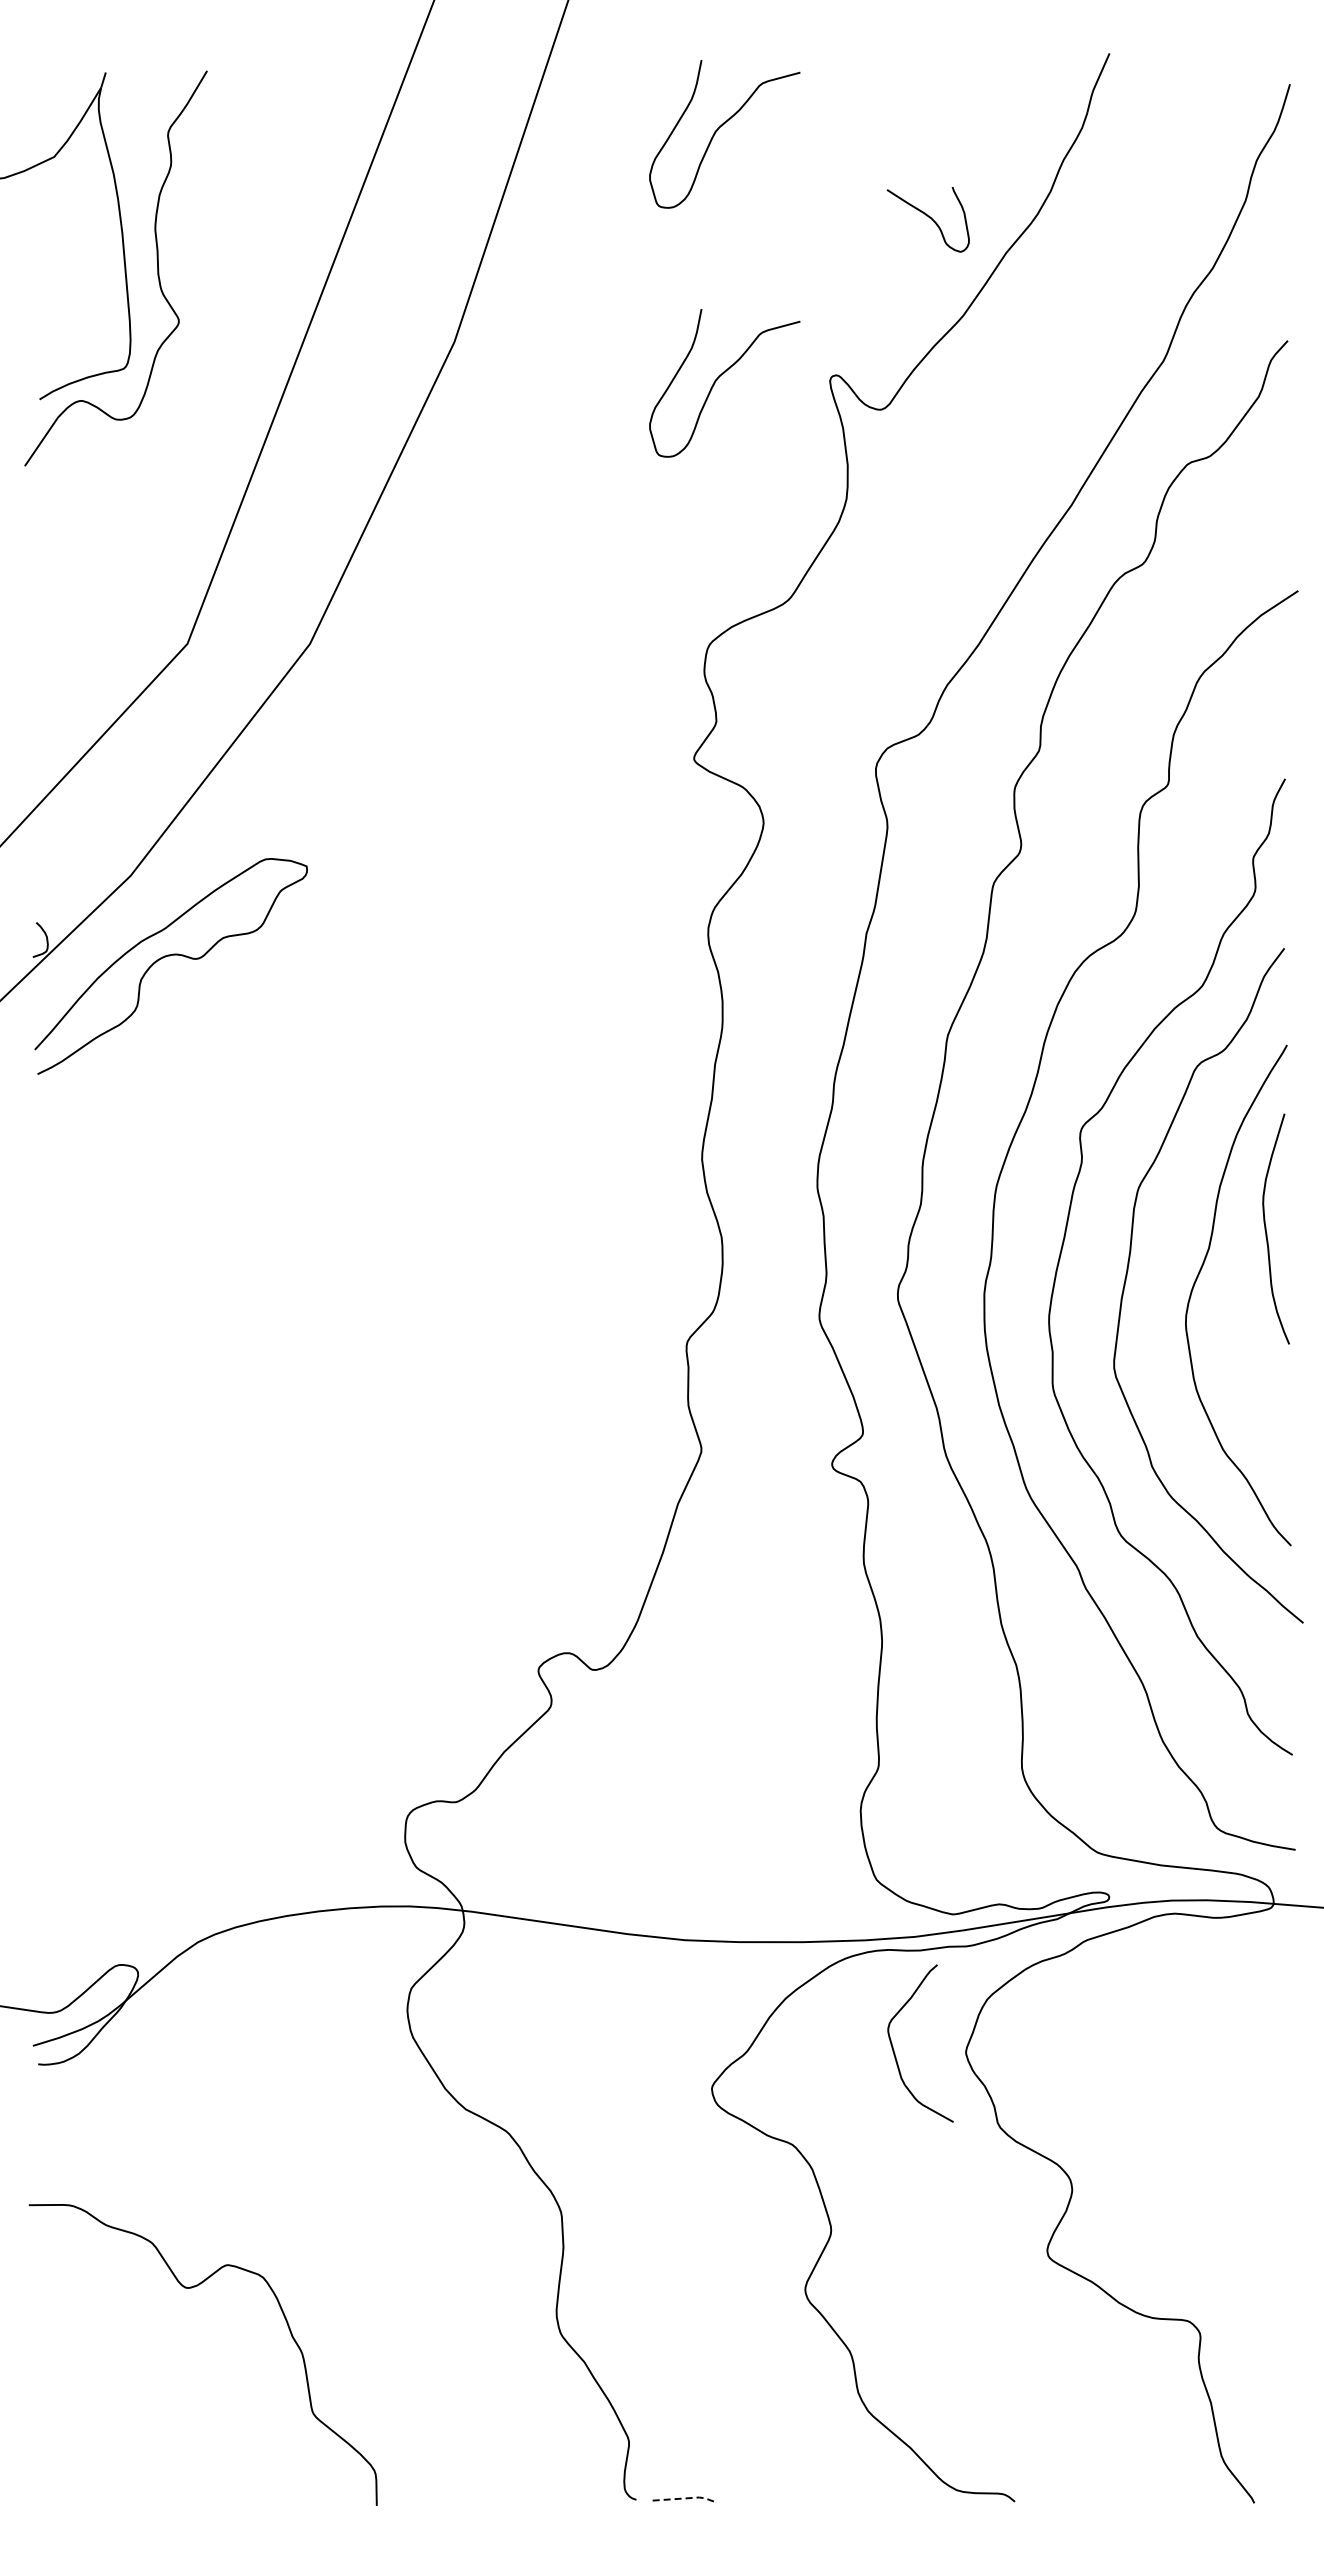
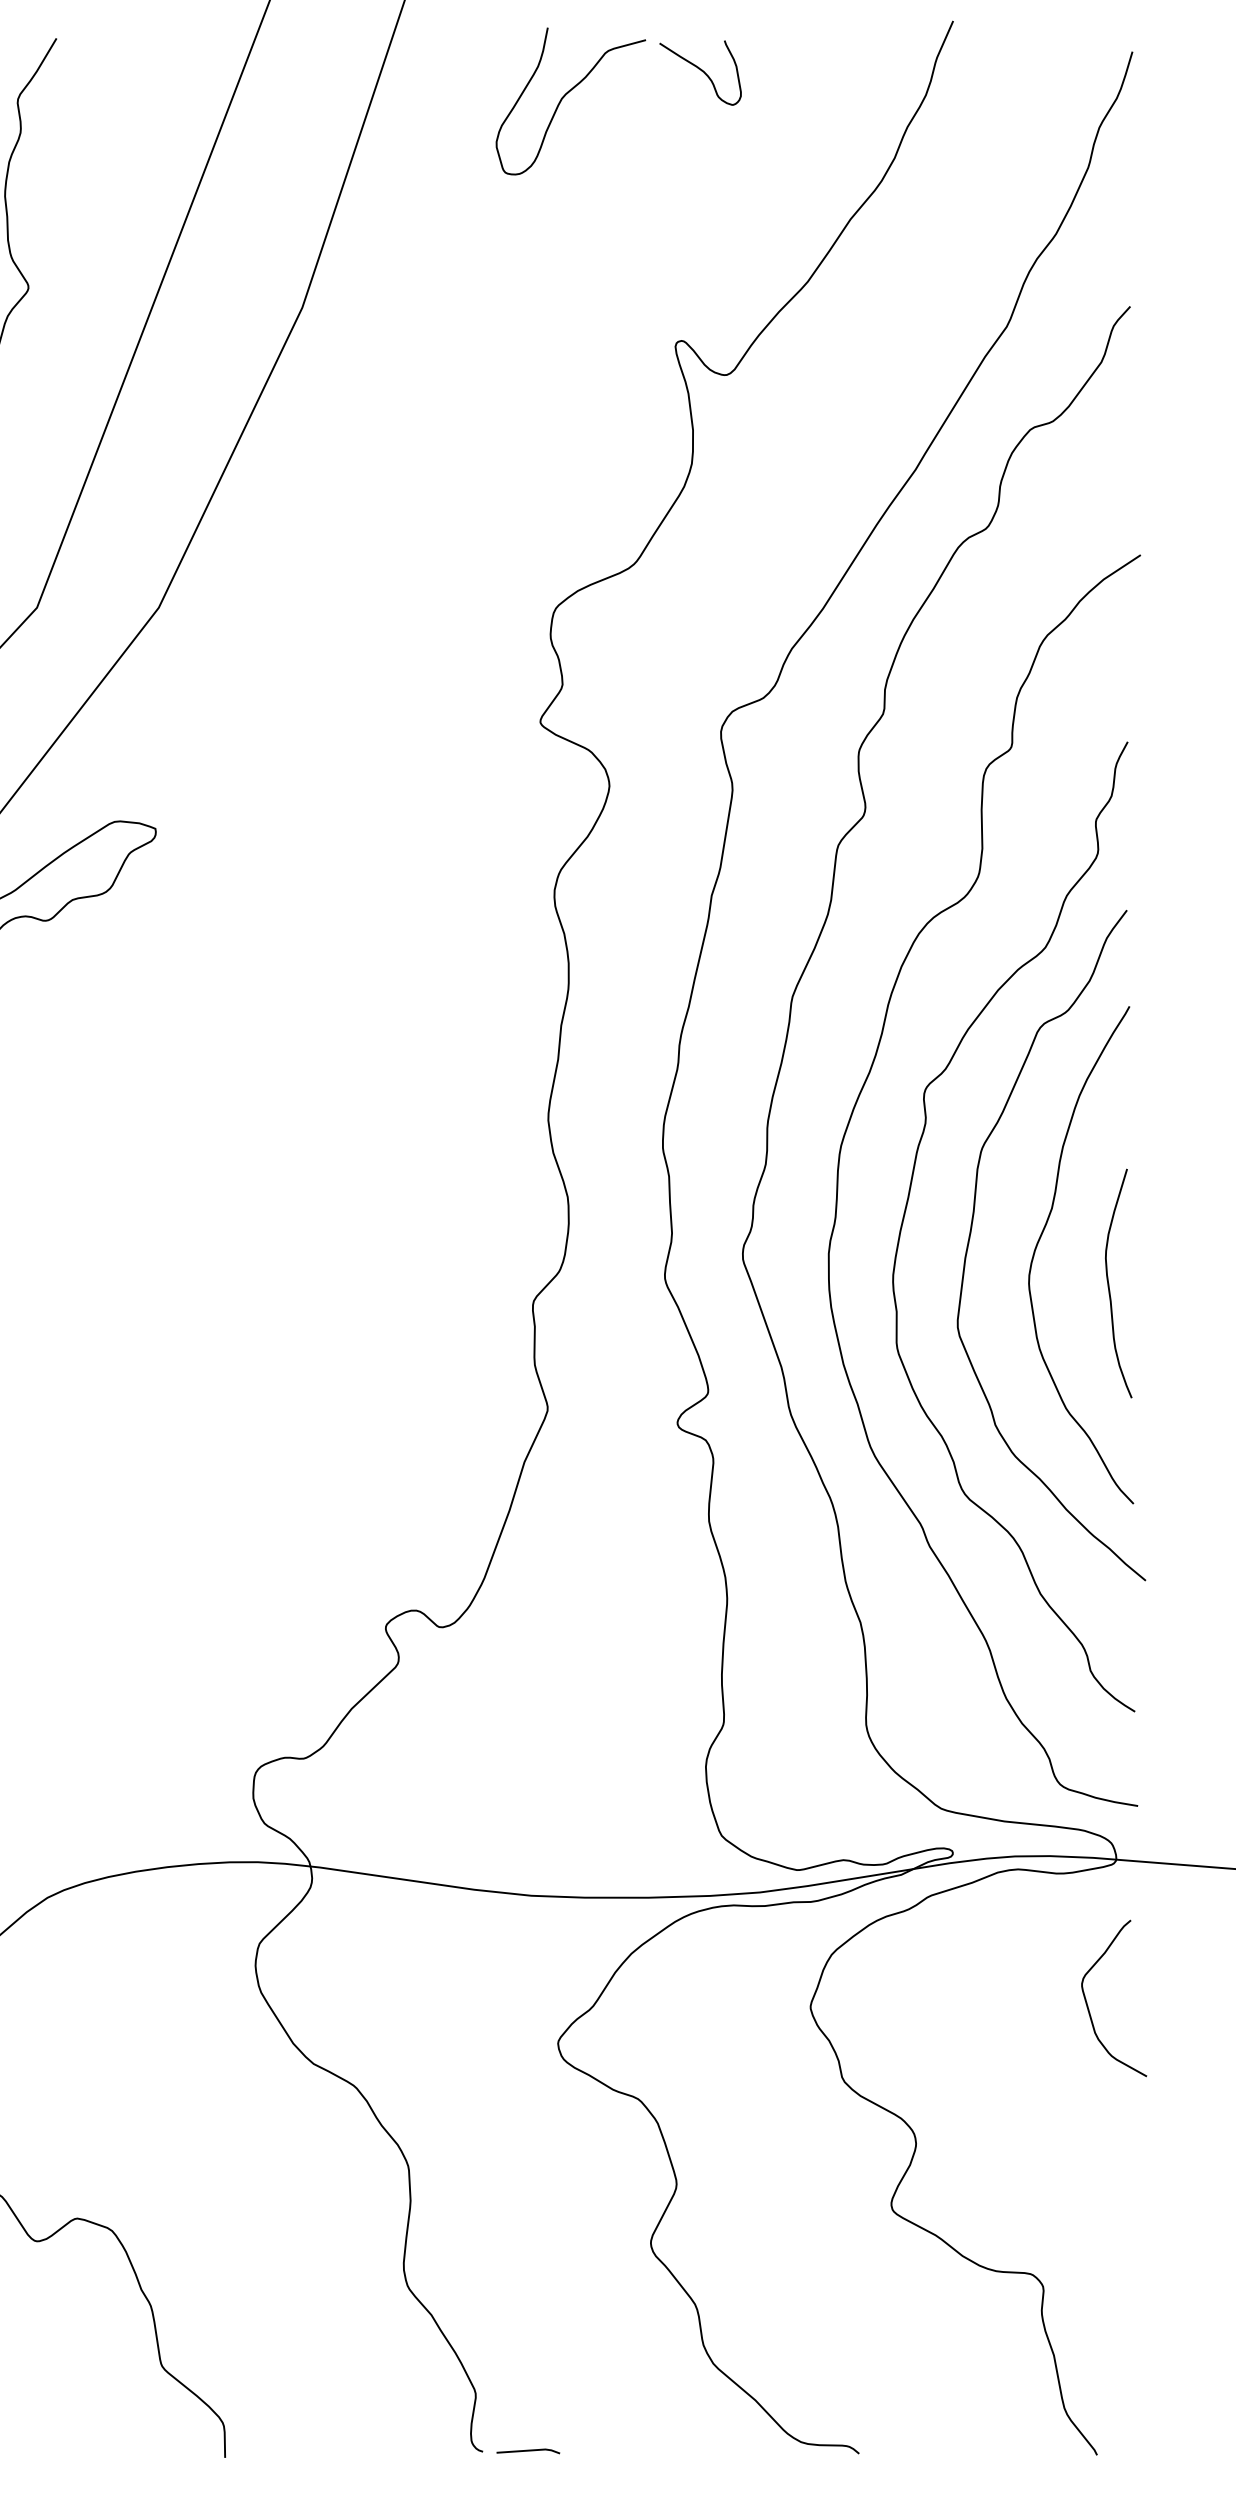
curve: (928, 217) -> (700, 70), moved
curve: (717, 380) -> (563, 346), removed
curve: (1266, 1228) -> (1109, 1283), moved
curve: (894, 2050) -> (1088, 2005), moved
line: (683, 2498) -> (529, 2450), dashed -> solid

